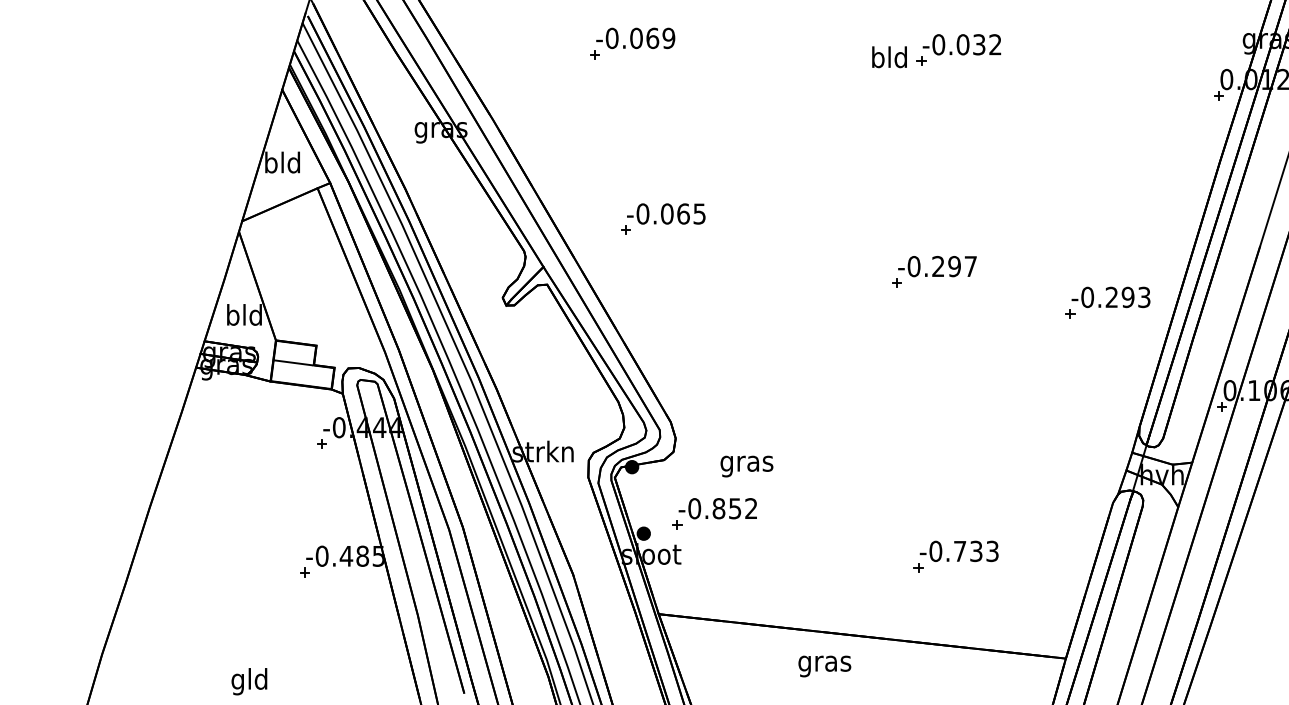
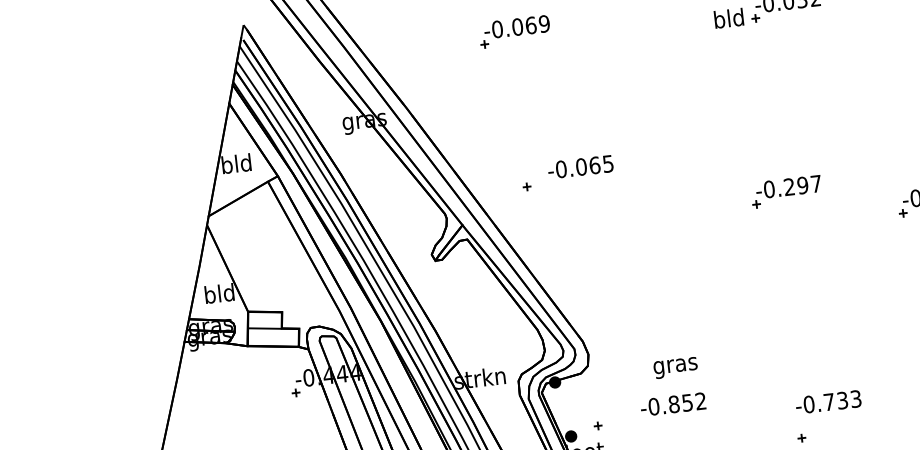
text: (666, 213) -> (580, 166), moved
text: (746, 466) -> (675, 368), moved
text: (717, 508) -> (672, 404), moved
text: (958, 551) -> (827, 402), moved

